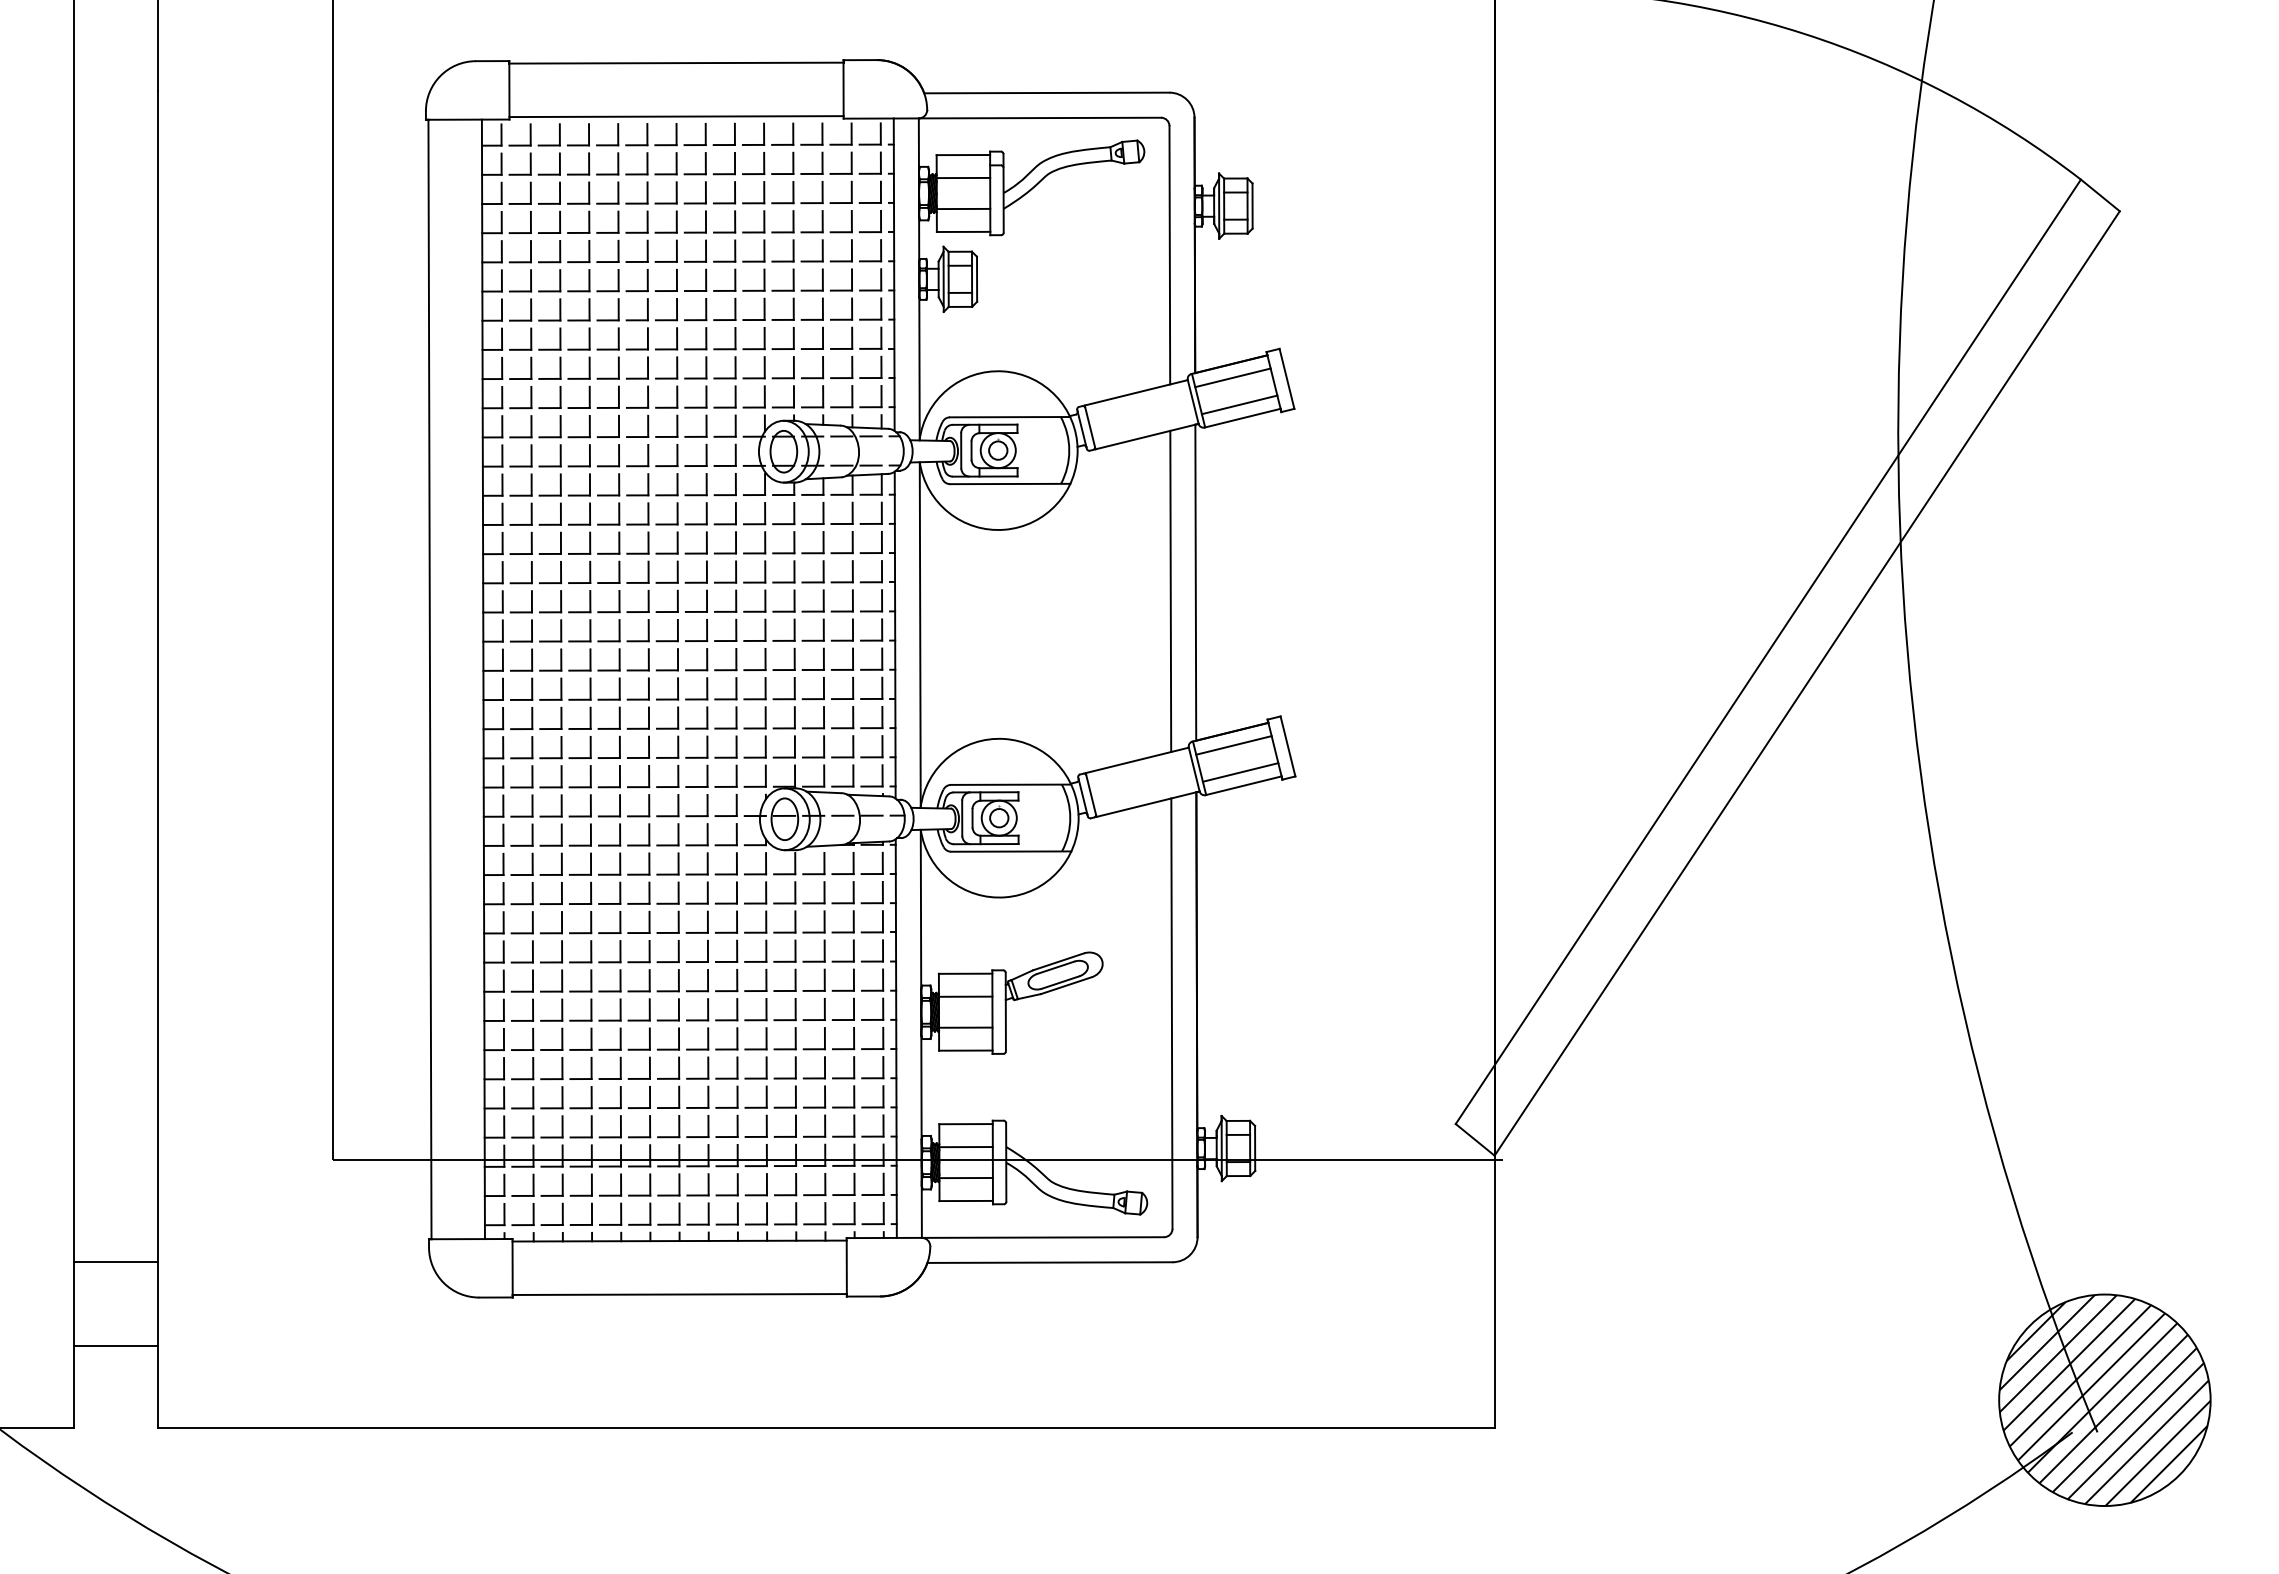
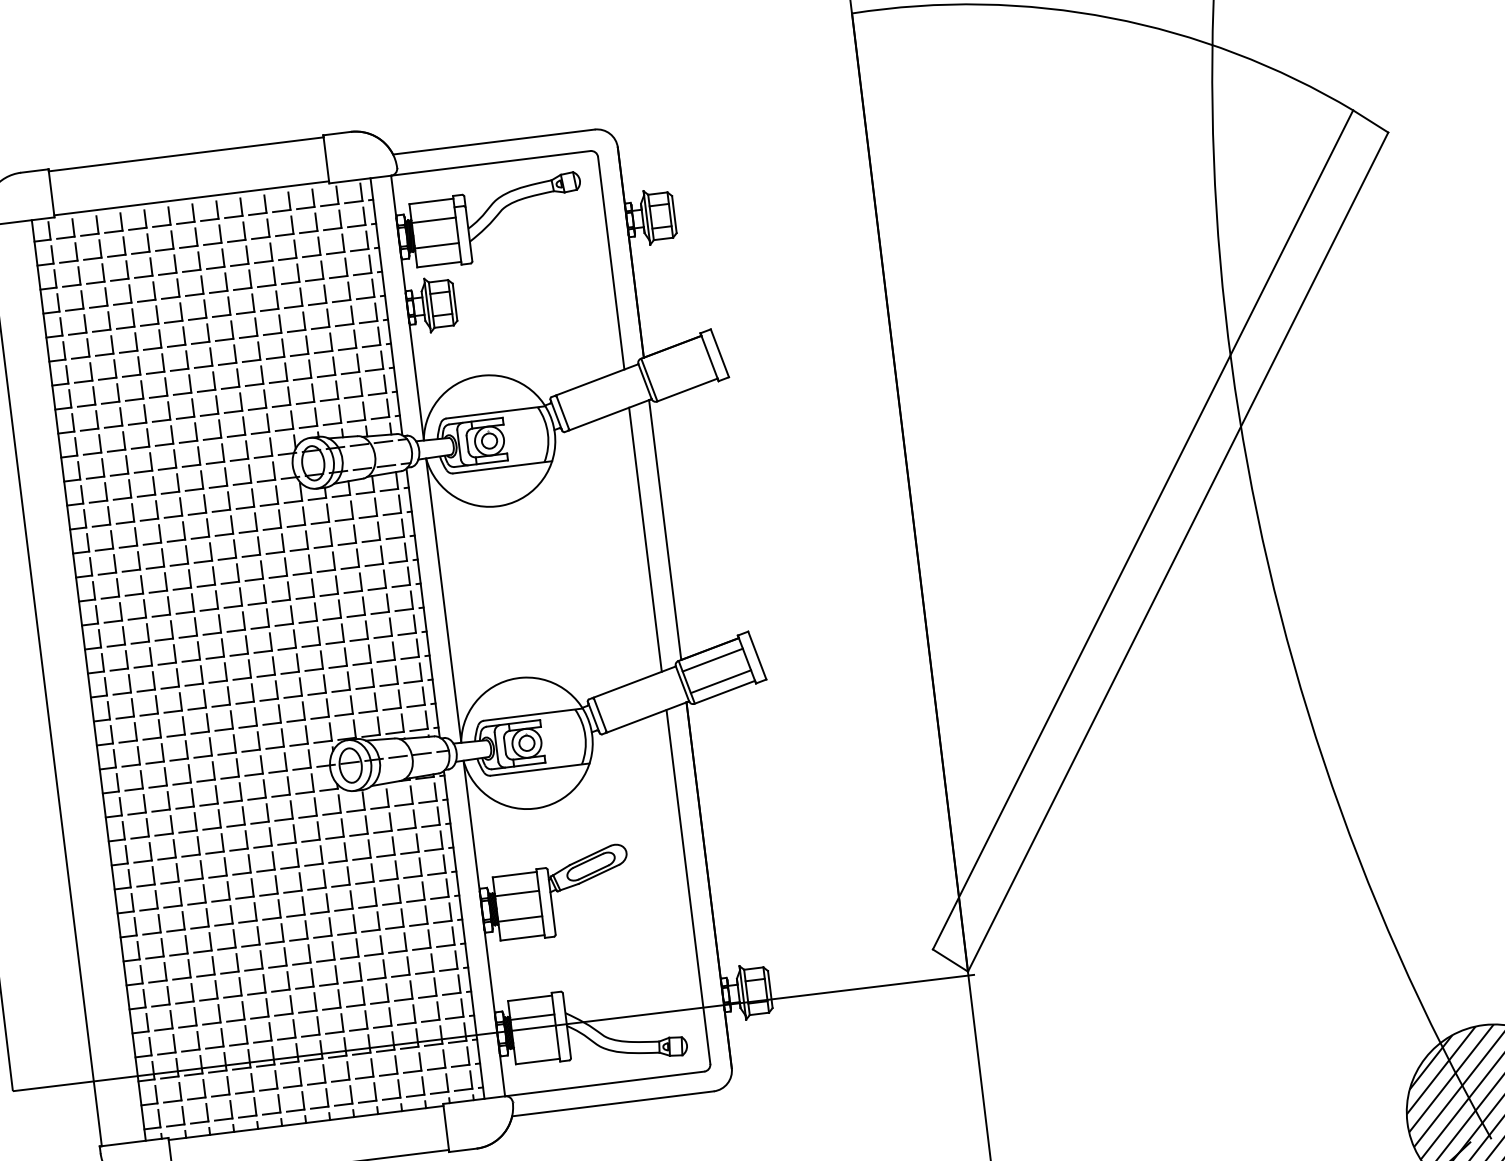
line: (1232, 377) -> (674, 357), removed
line: (1239, 404) -> (683, 379), removed
line: (965, 1177) -> (534, 1042), removed

